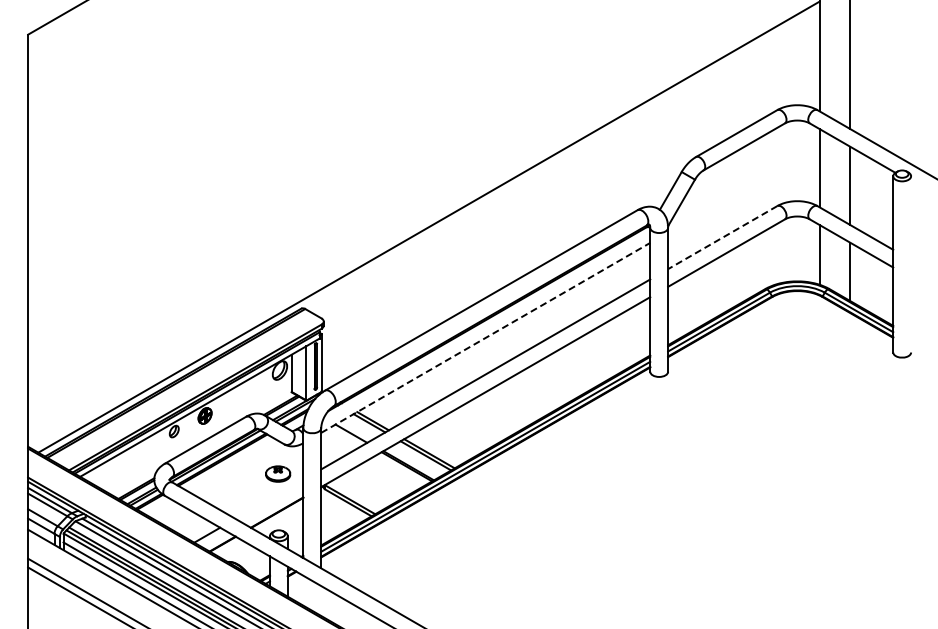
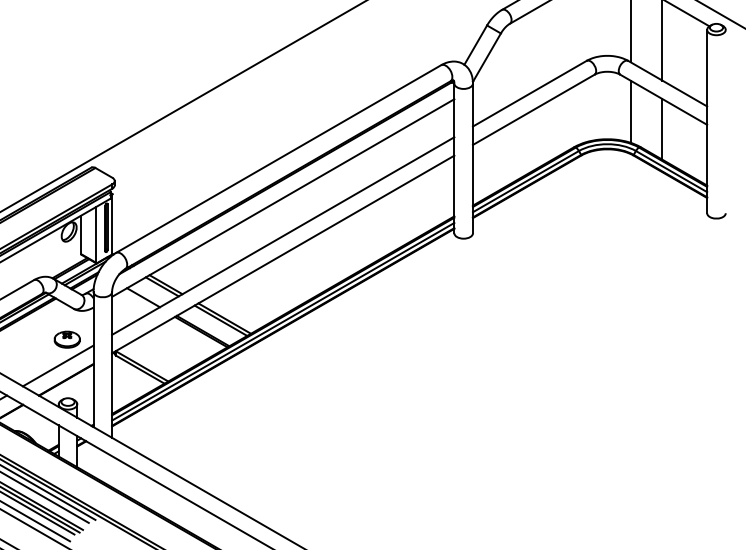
line: (722, 237) -> (529, 93), dashed -> solid
line: (485, 337) -> (282, 197), dashed -> solid
line: (269, 498) -> (58, 365), added

